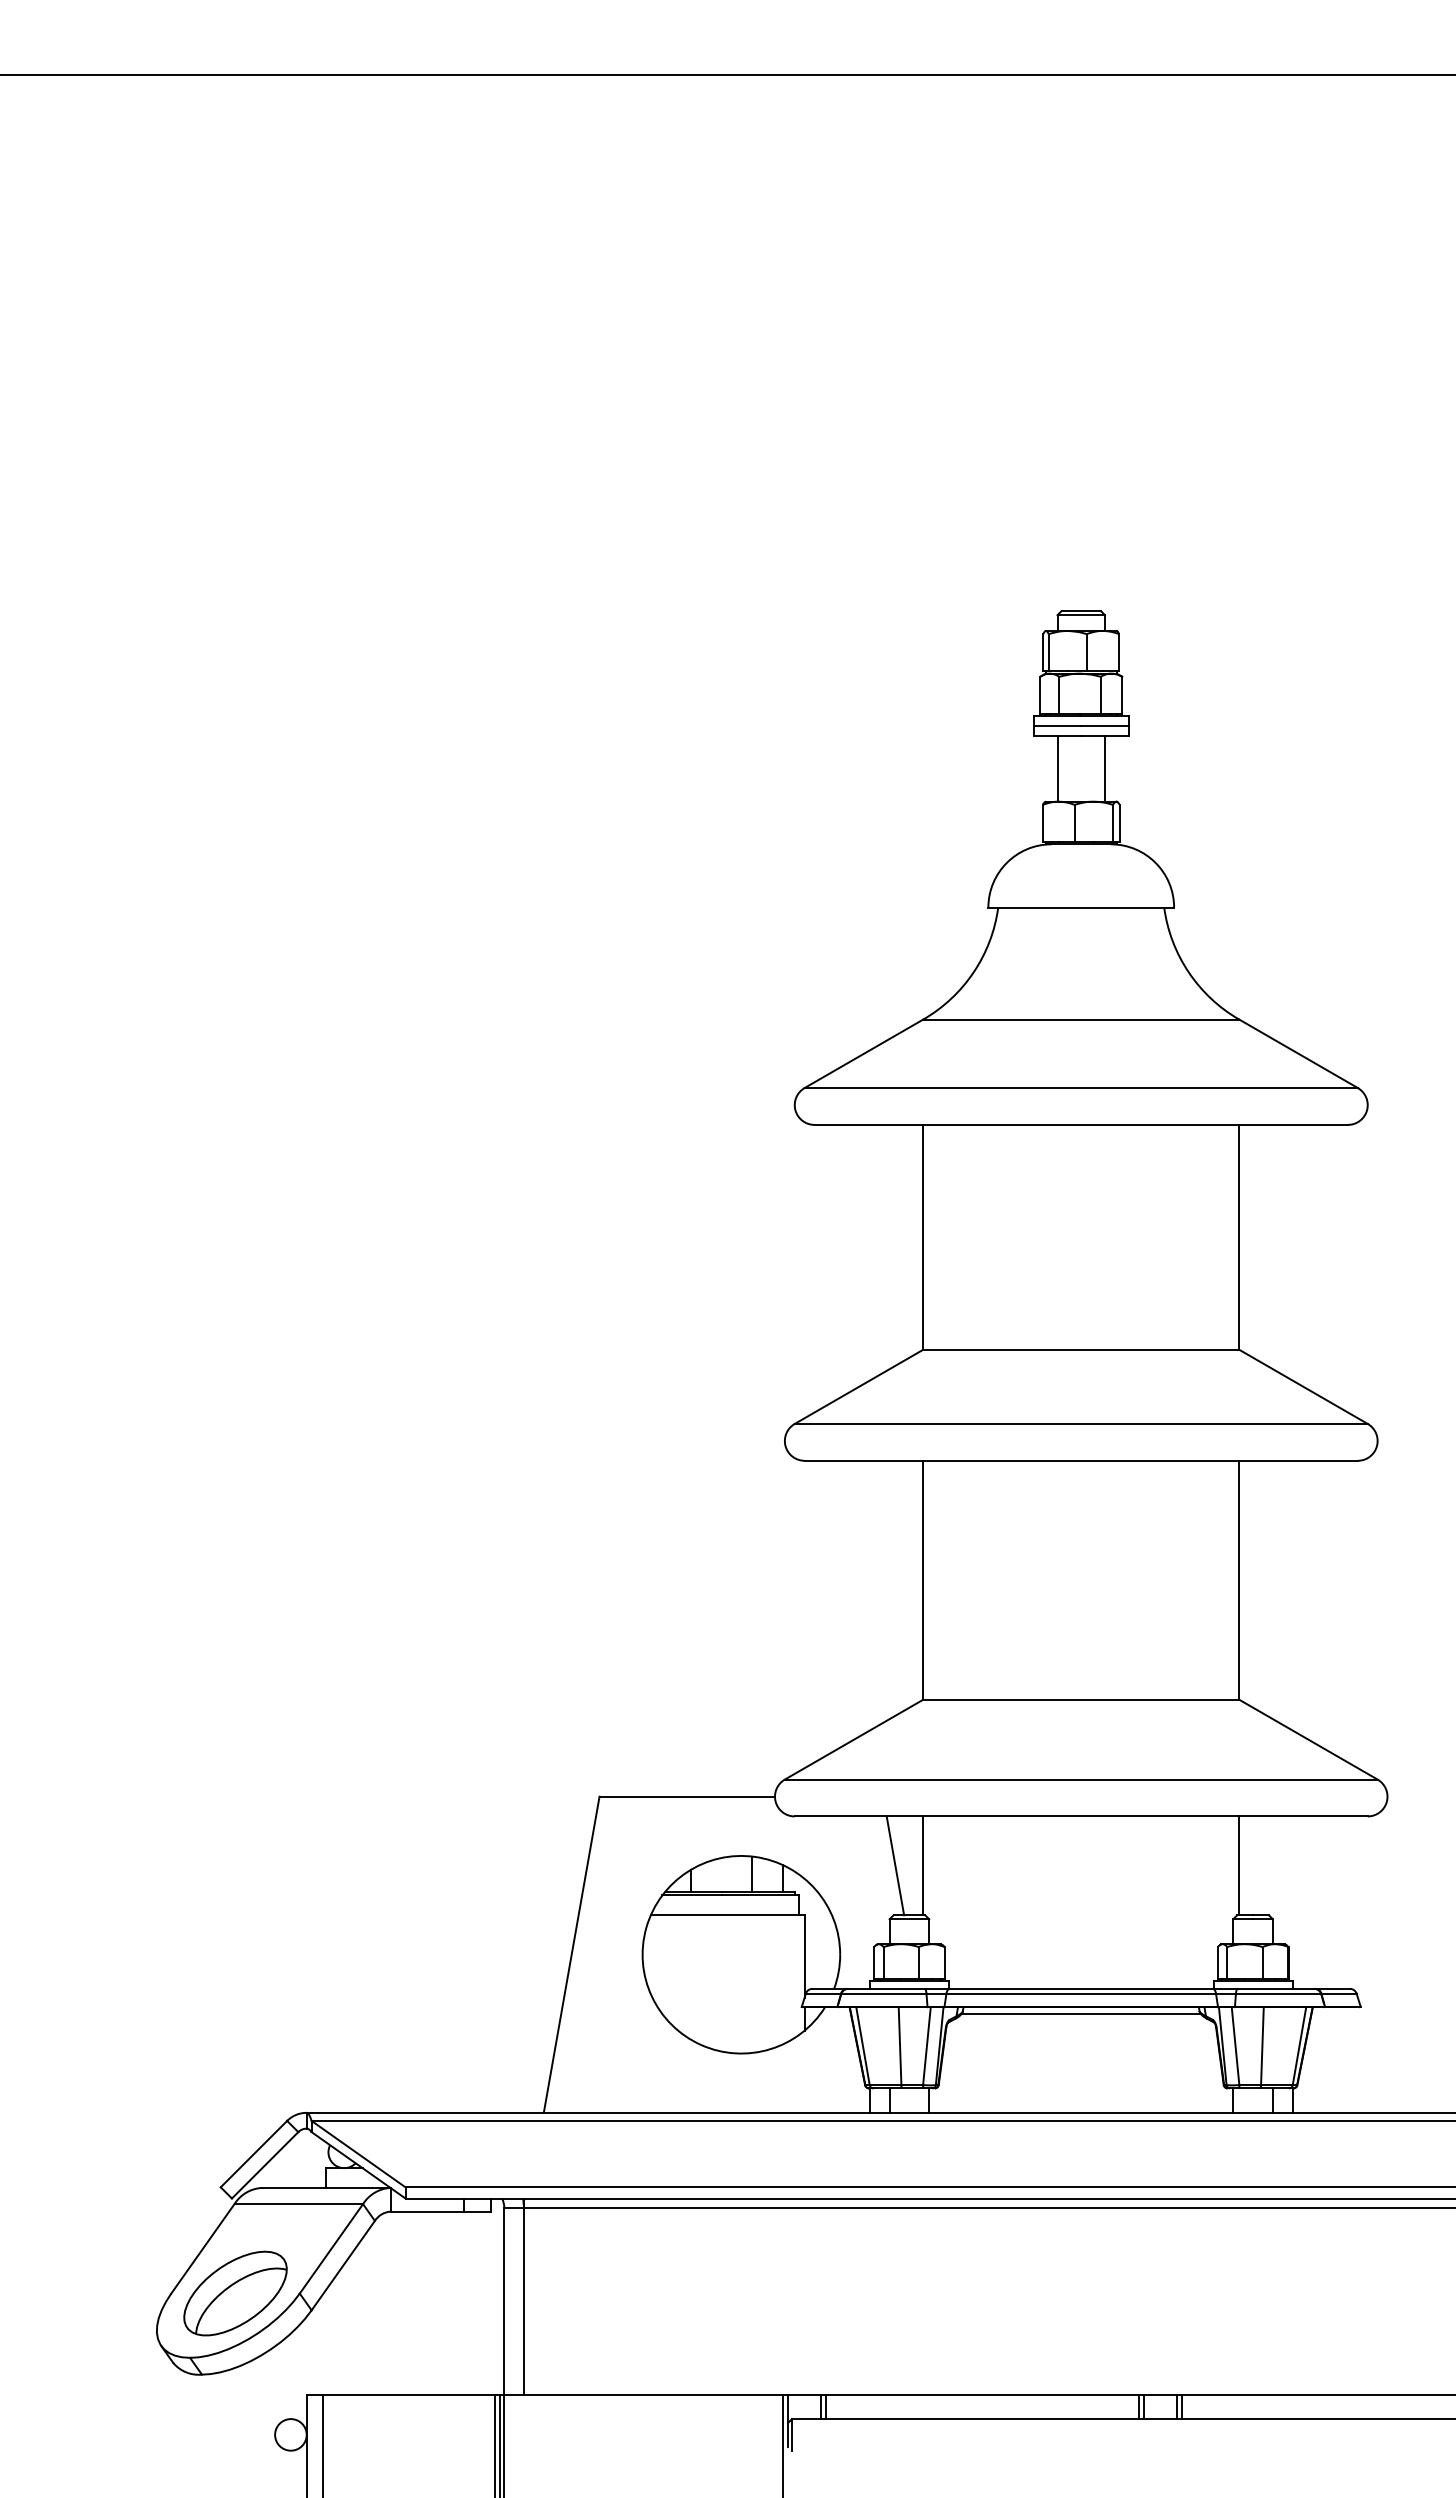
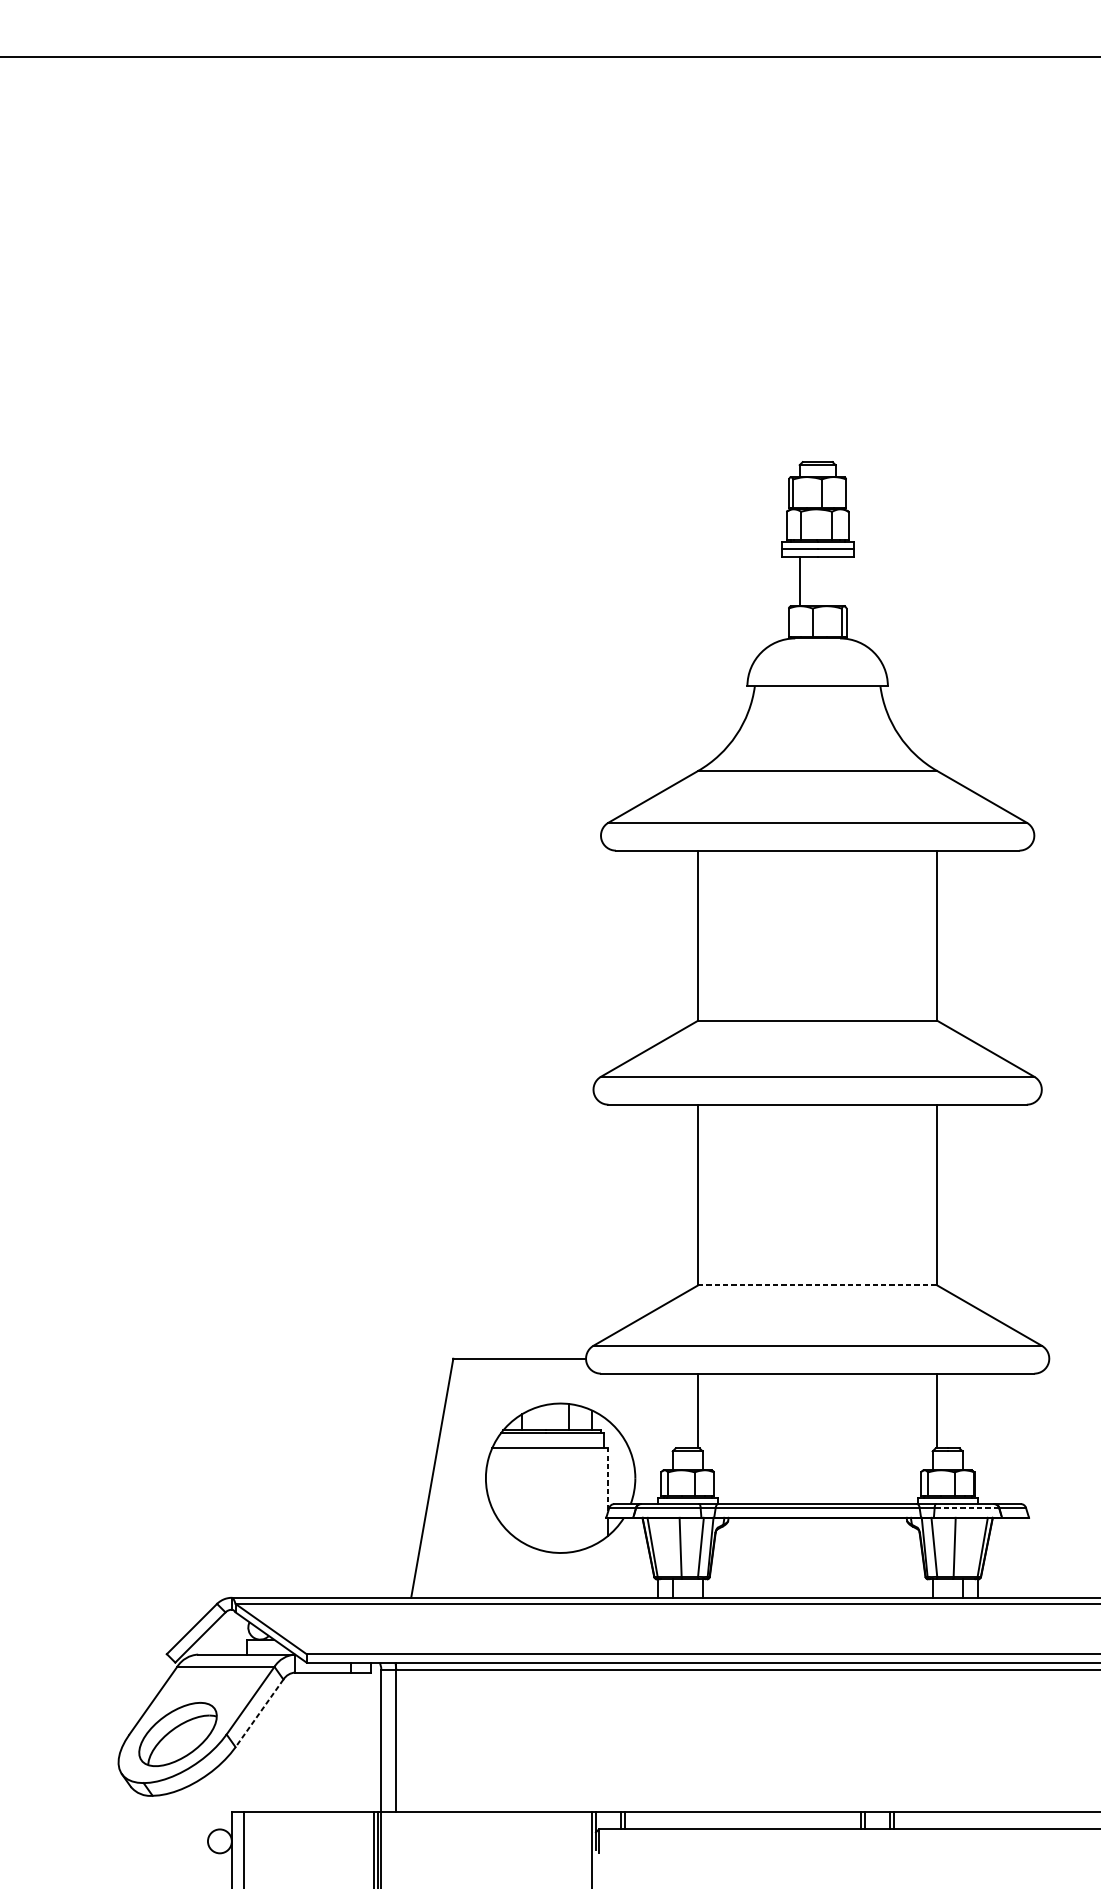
line: (1104, 768) -> (835, 581), removed
line: (1081, 1699) -> (817, 1285), solid -> dashed
line: (895, 1865) -> (677, 1410), removed
line: (804, 1955) -> (608, 1478), solid -> dashed
line: (1278, 1993) -> (966, 1507), solid -> dashed
line: (1081, 2014) -> (817, 1523), removed
line: (343, 2265) -> (259, 1713), solid -> dashed

